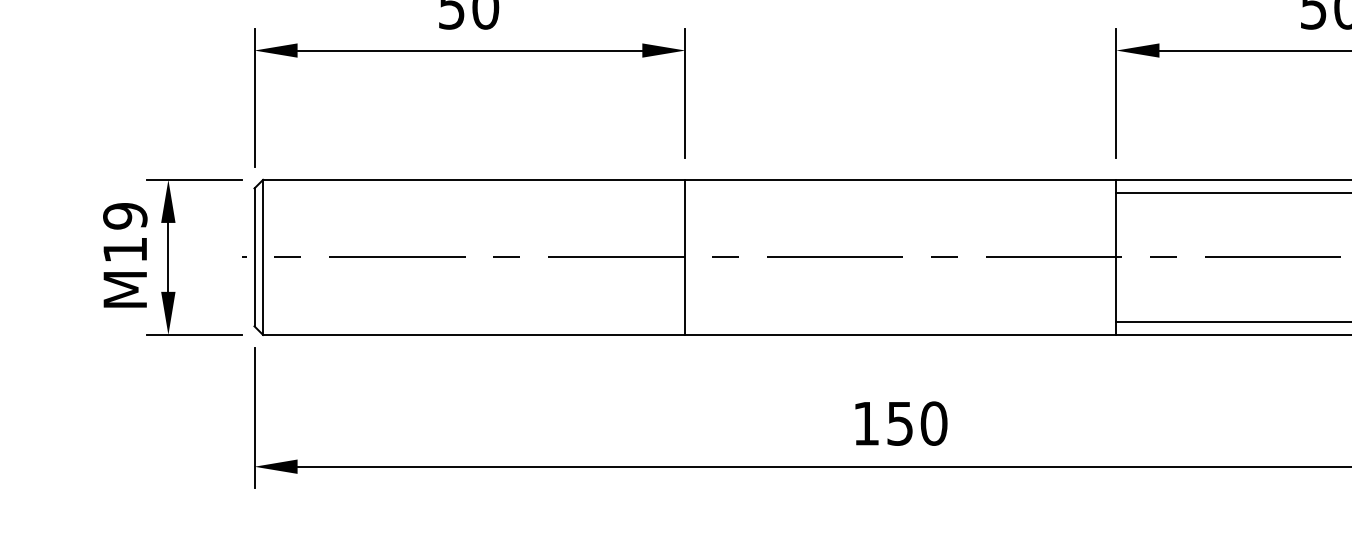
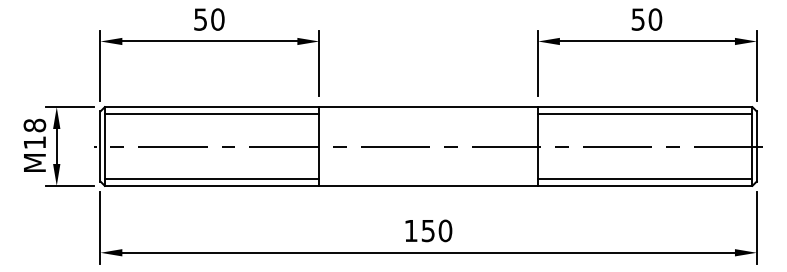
line: (473, 192) -> (211, 113), added
text: (124, 216) -> (34, 125), 19 -> 18
line: (473, 322) -> (211, 179), added

